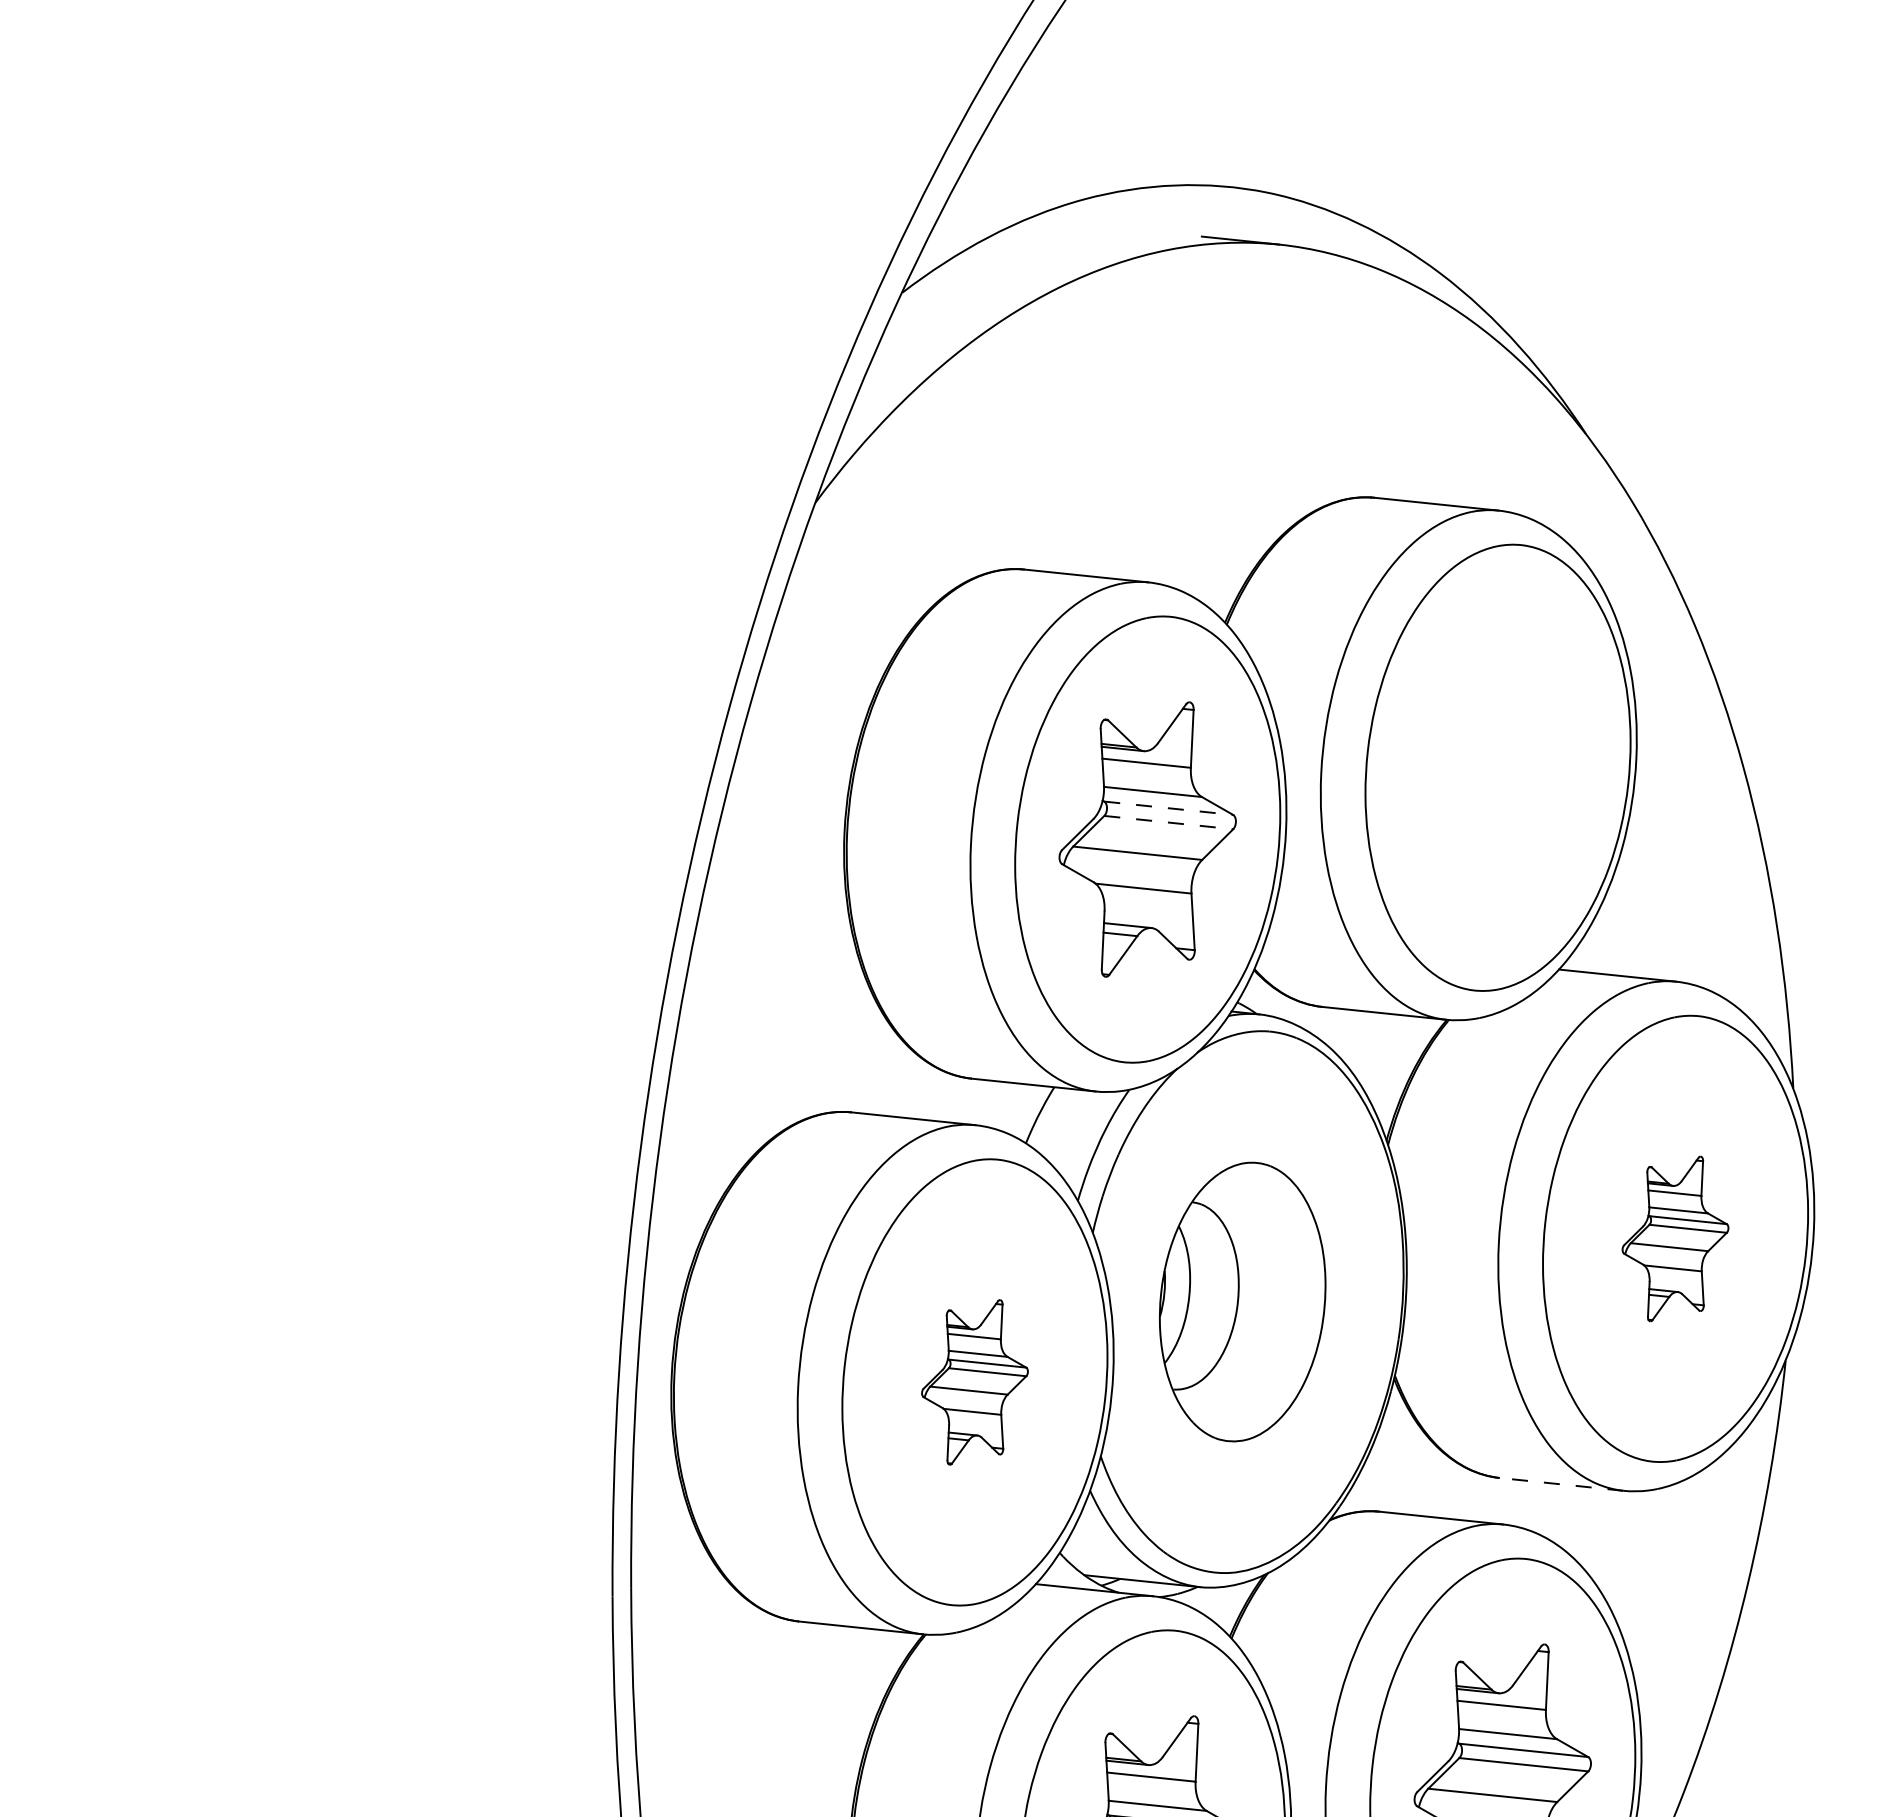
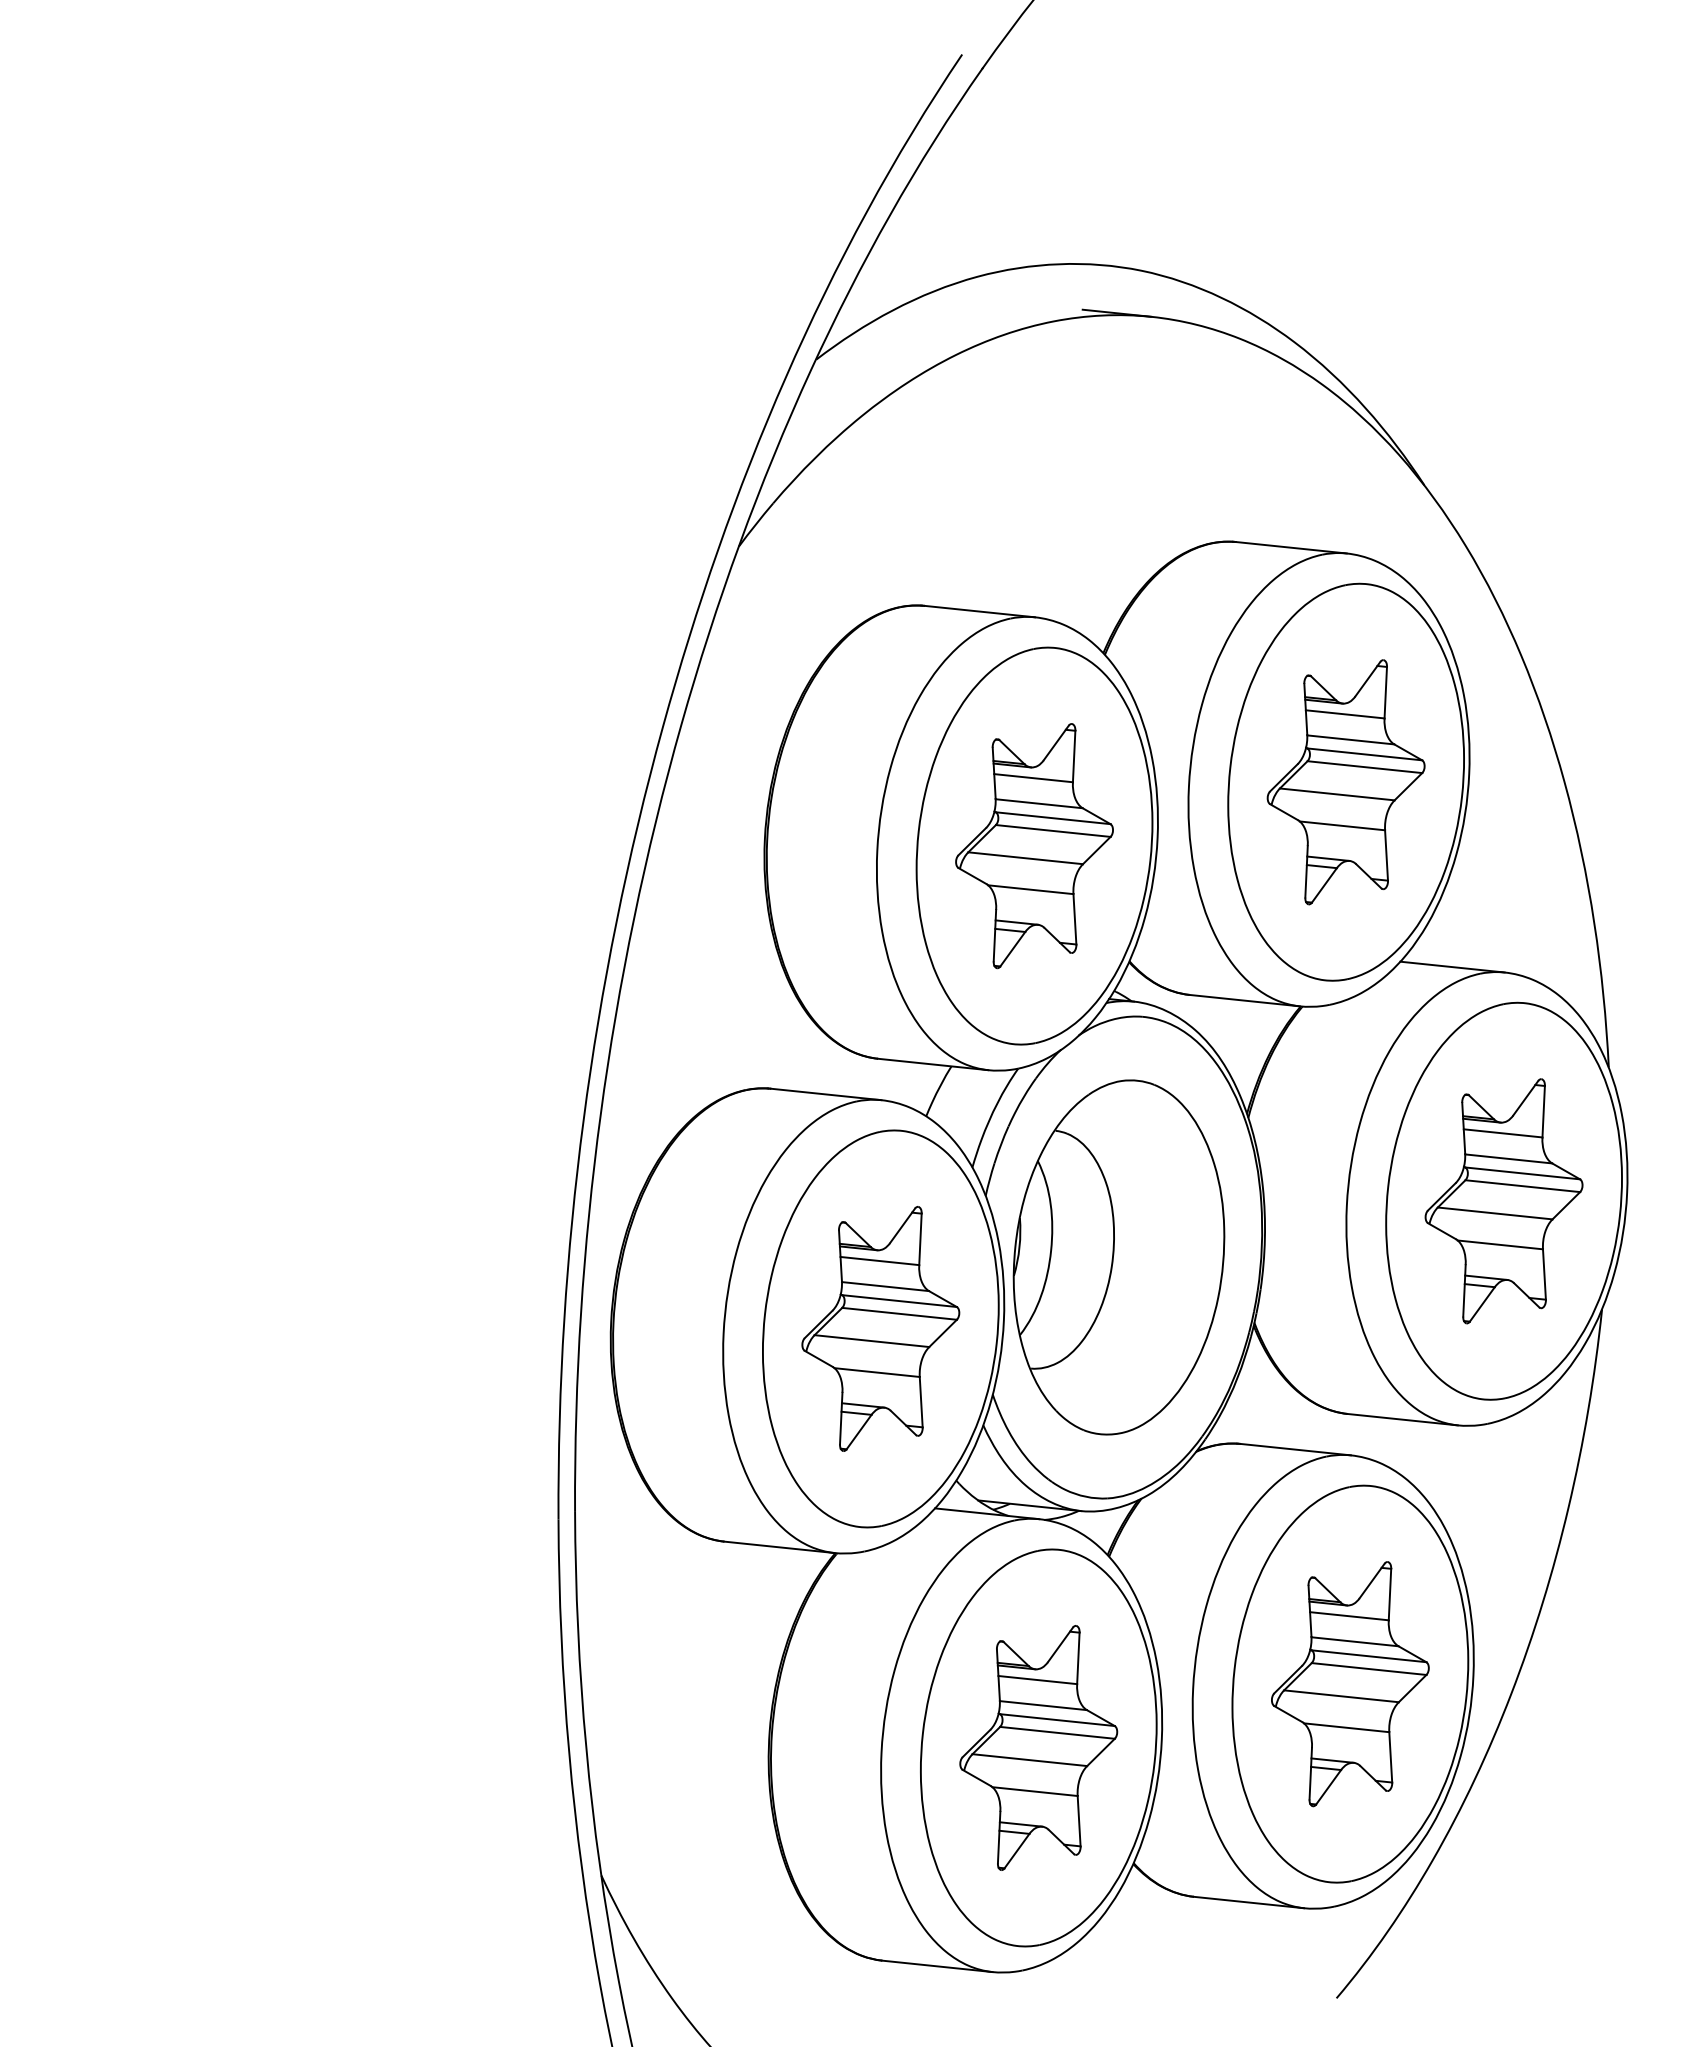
part: (1497, 768) -> (1345, 782), added
line: (1169, 808) -> (1053, 818), dashed -> solid
line: (1169, 822) -> (1053, 830), dashed -> solid
part: (1674, 1239) -> (1503, 1201), size x1.67
part: (1242, 1302) -> (1118, 1257), size x1.43
part: (974, 1381) -> (880, 1328), size x1.67
line: (1561, 1484) -> (1402, 1419), dashed -> solid

